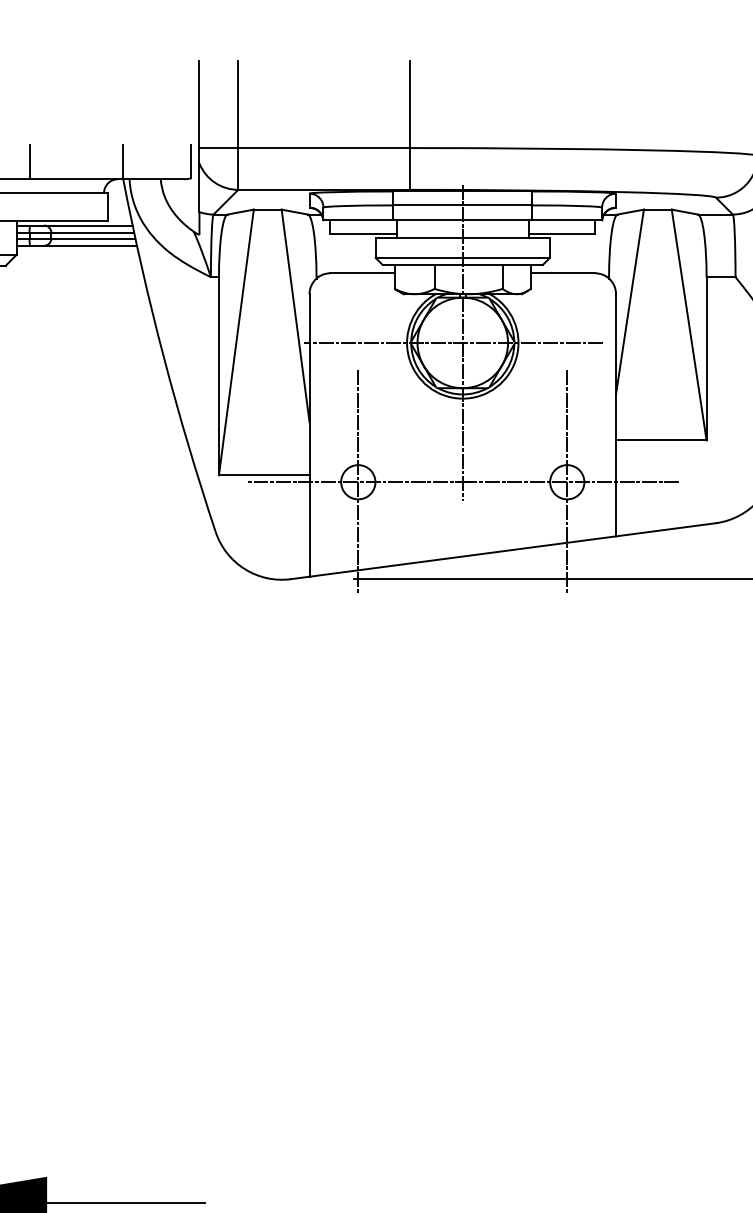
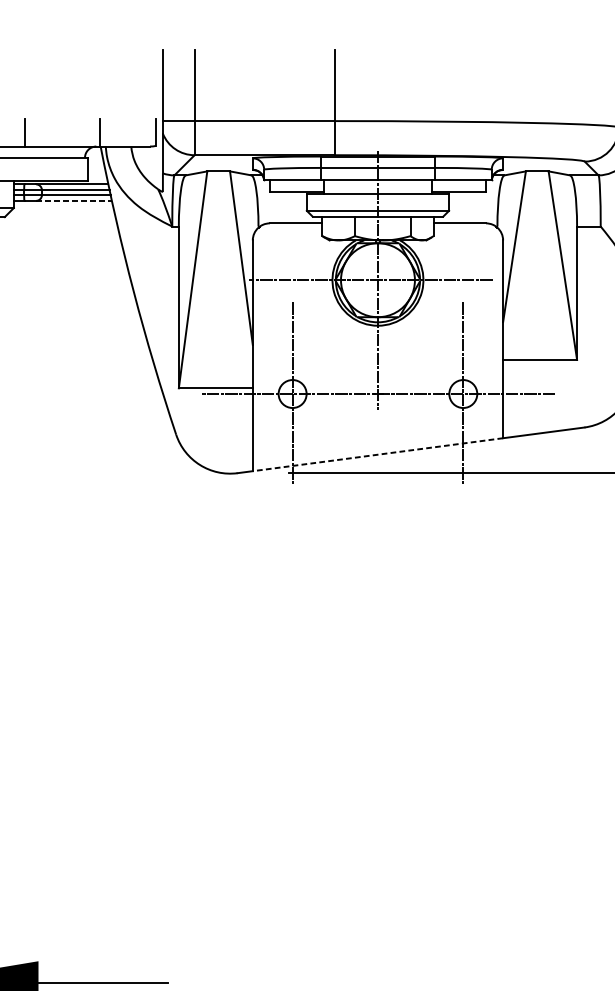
line: (91, 245) -> (74, 200), solid -> dashed
line: (462, 556) -> (377, 454), solid -> dashed

